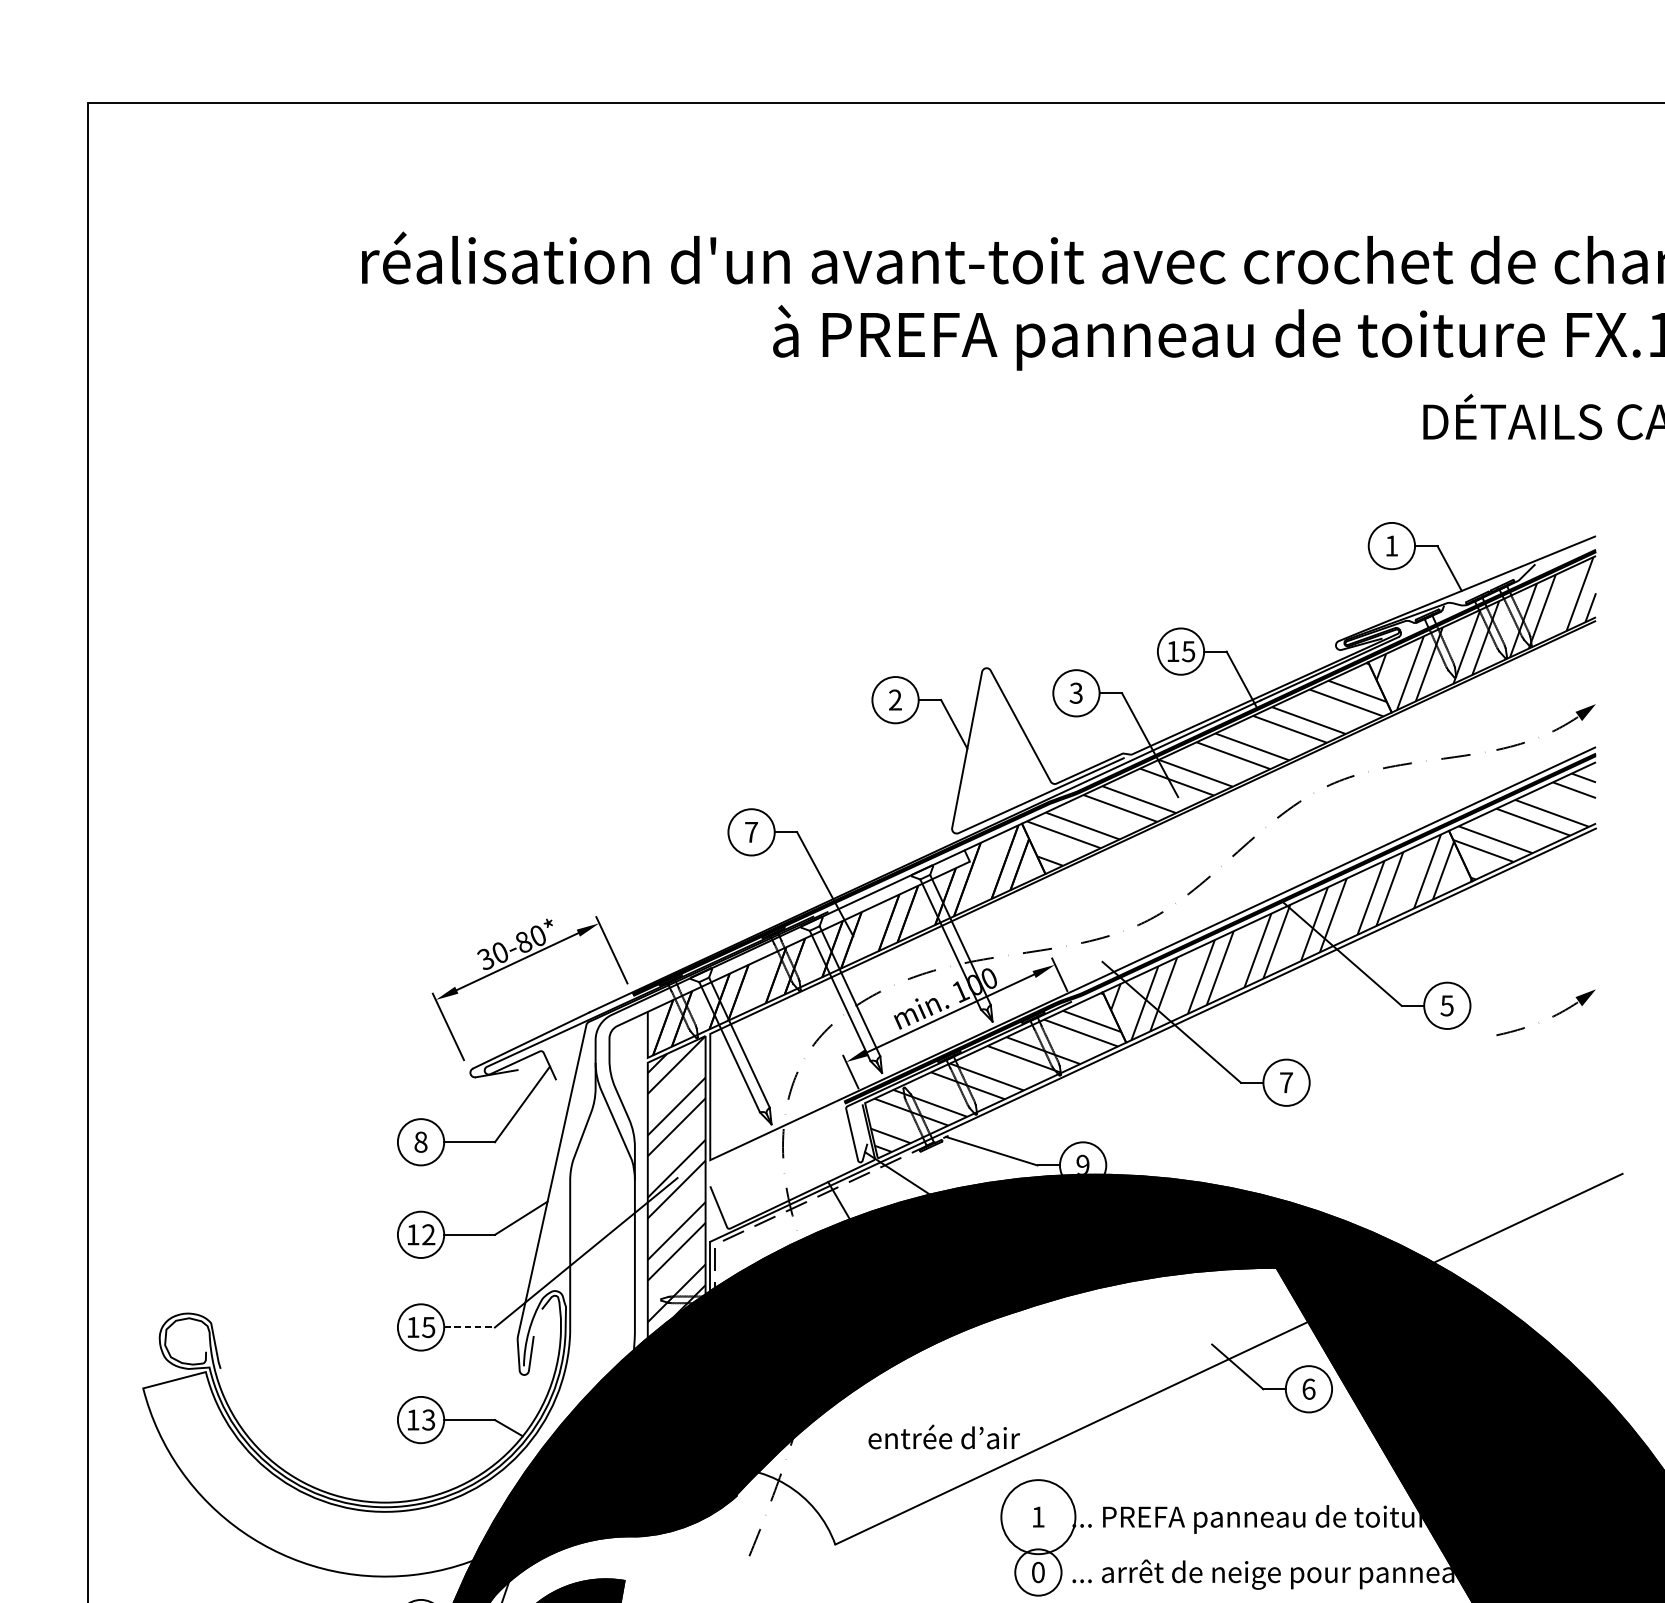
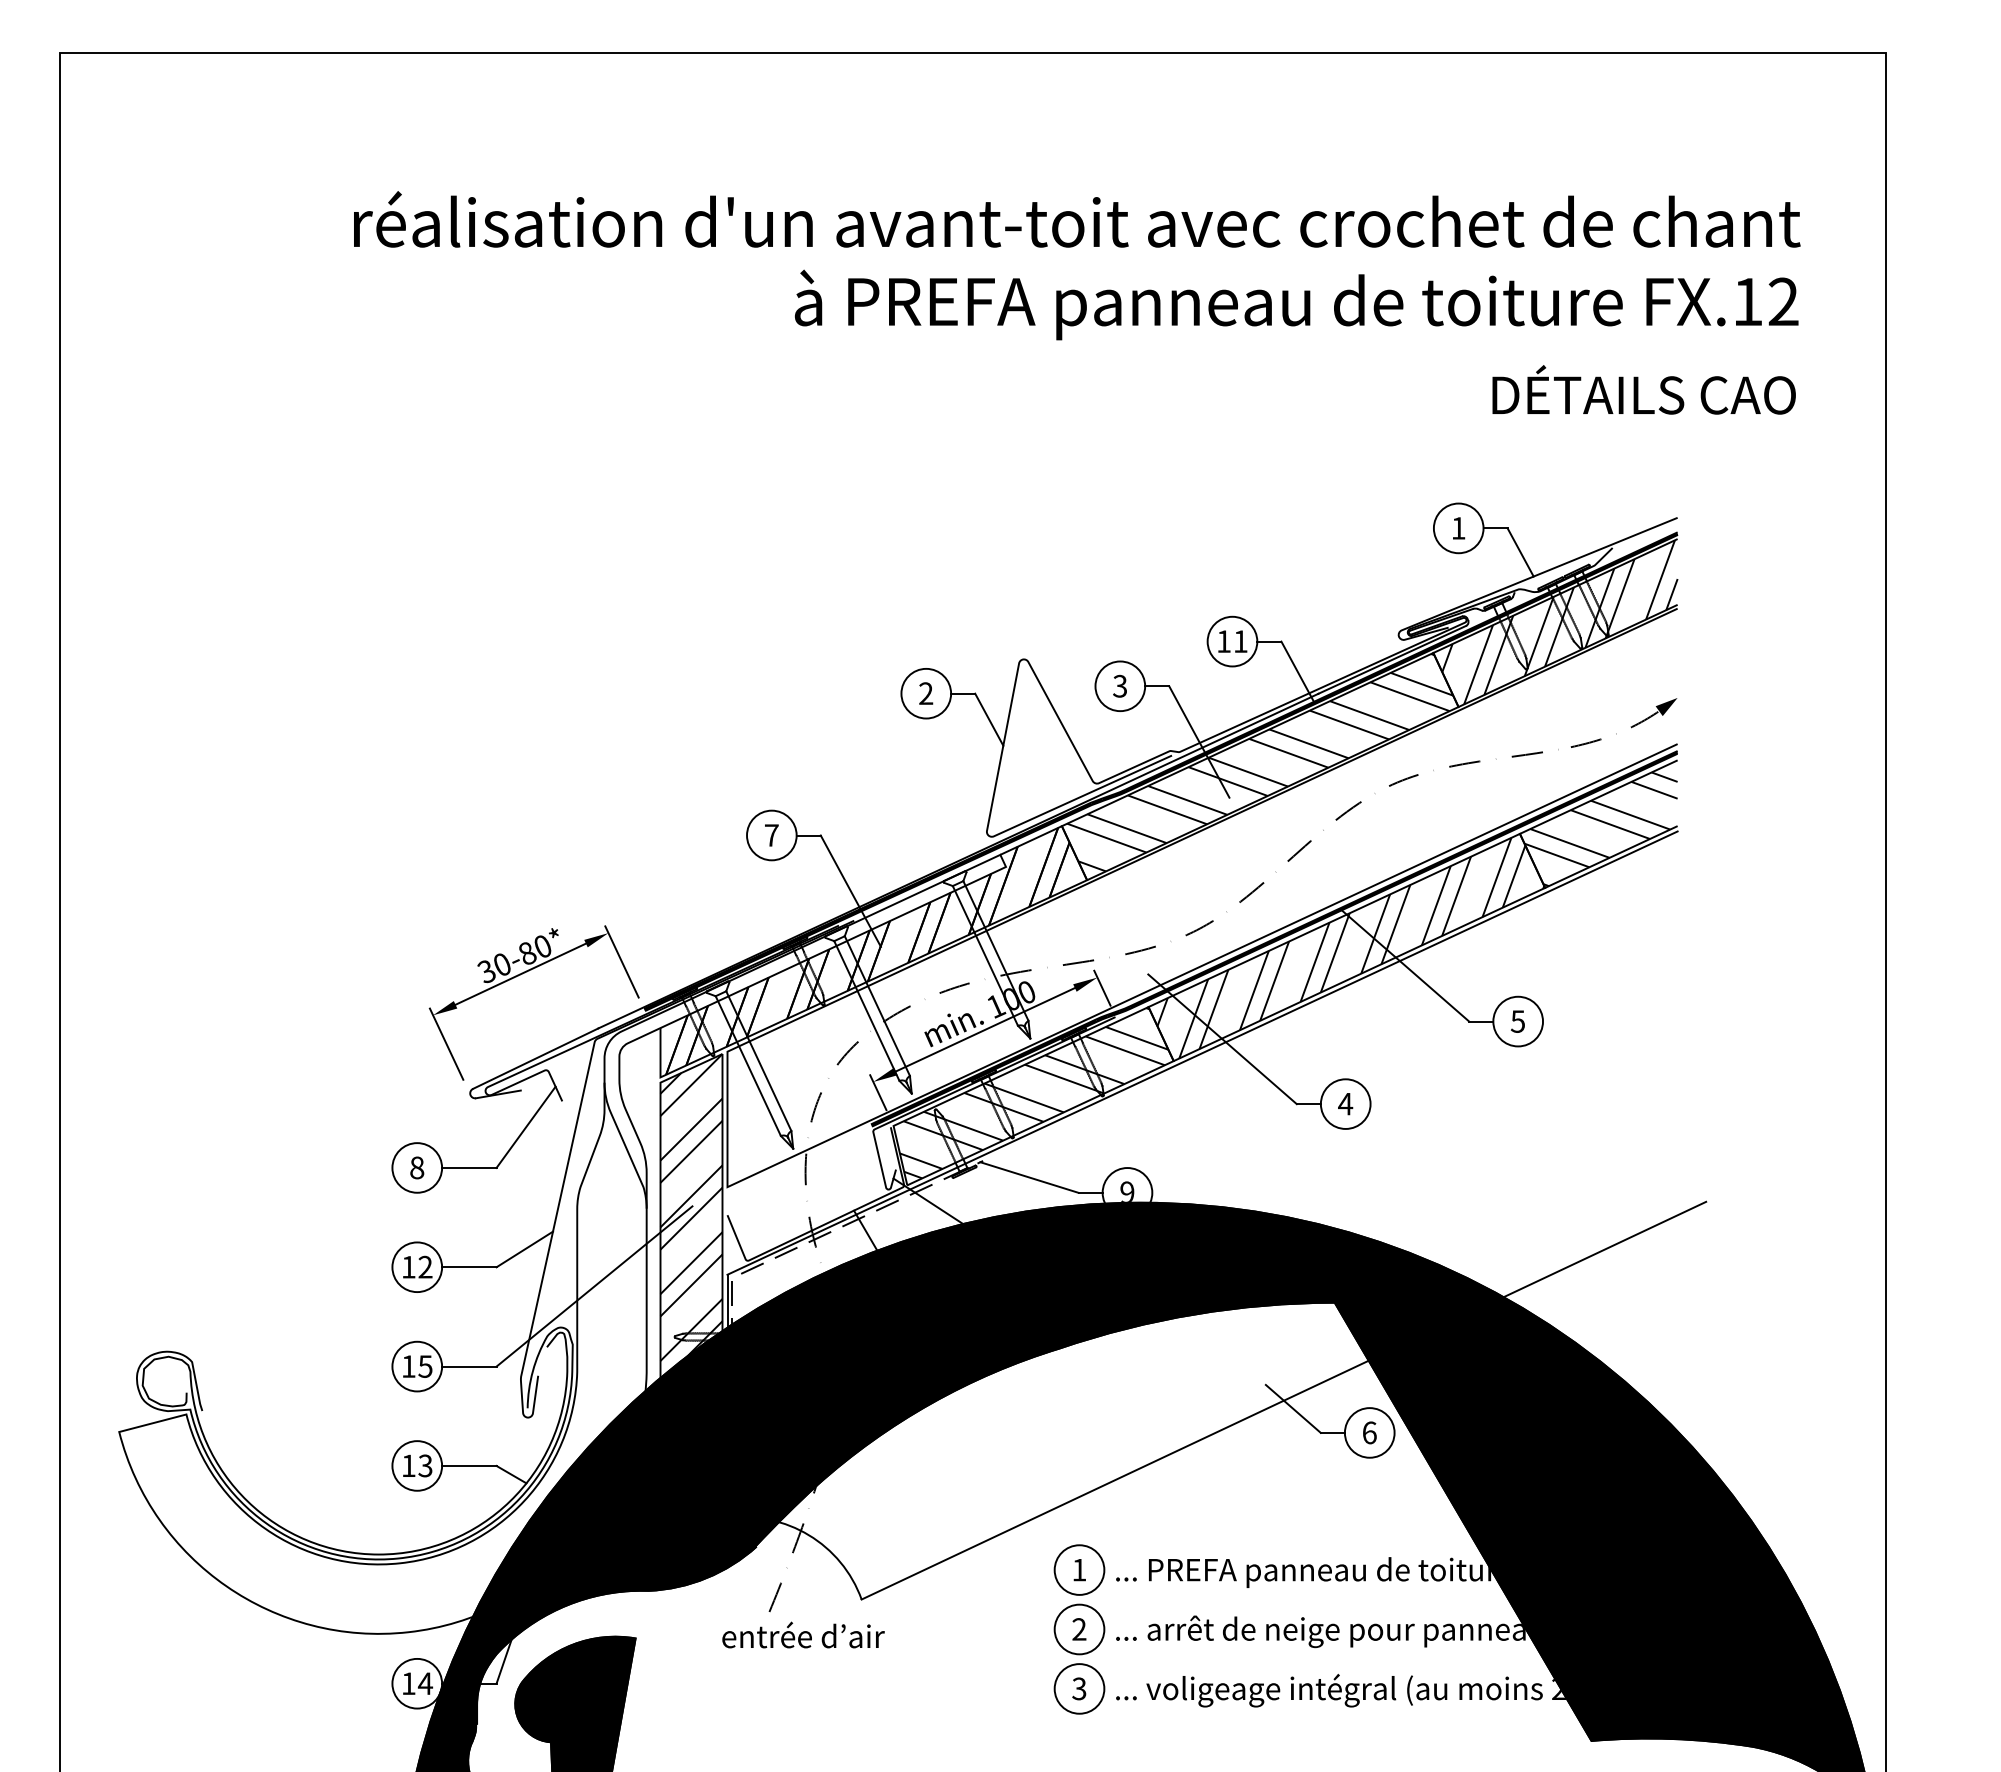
text: (1188, 651) -> (1240, 641), 15 -> 11
part: (1552, 1015) -> (1630, 1032), removed
text: (1286, 1083) -> (1345, 1104), 7 -> 4
line: (469, 1327) -> (469, 1366), dashed -> solid
text: (944, 1436) -> (803, 1634), moved
circle: (1038, 1516) -> (1079, 1569), size x0.62
text: (1038, 1572) -> (1079, 1629), 0 -> 2

